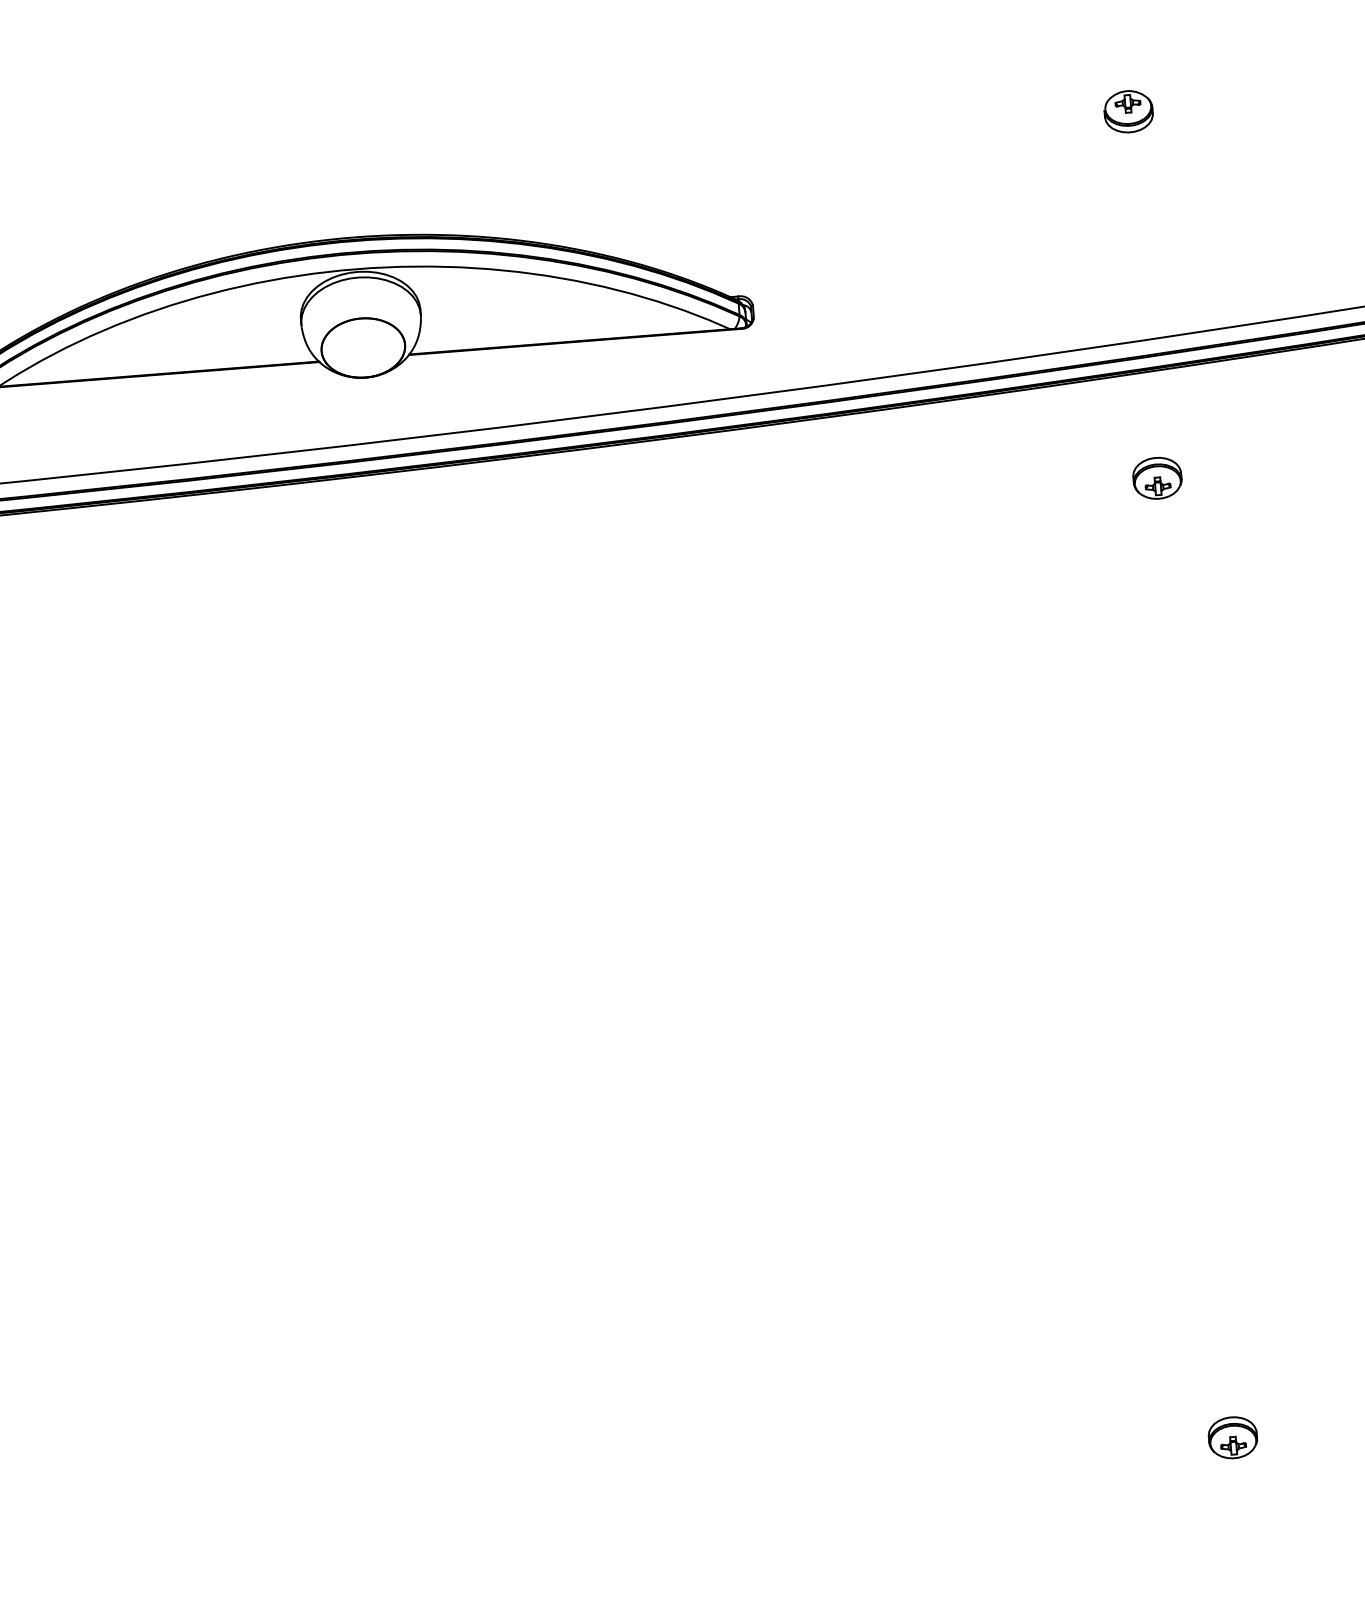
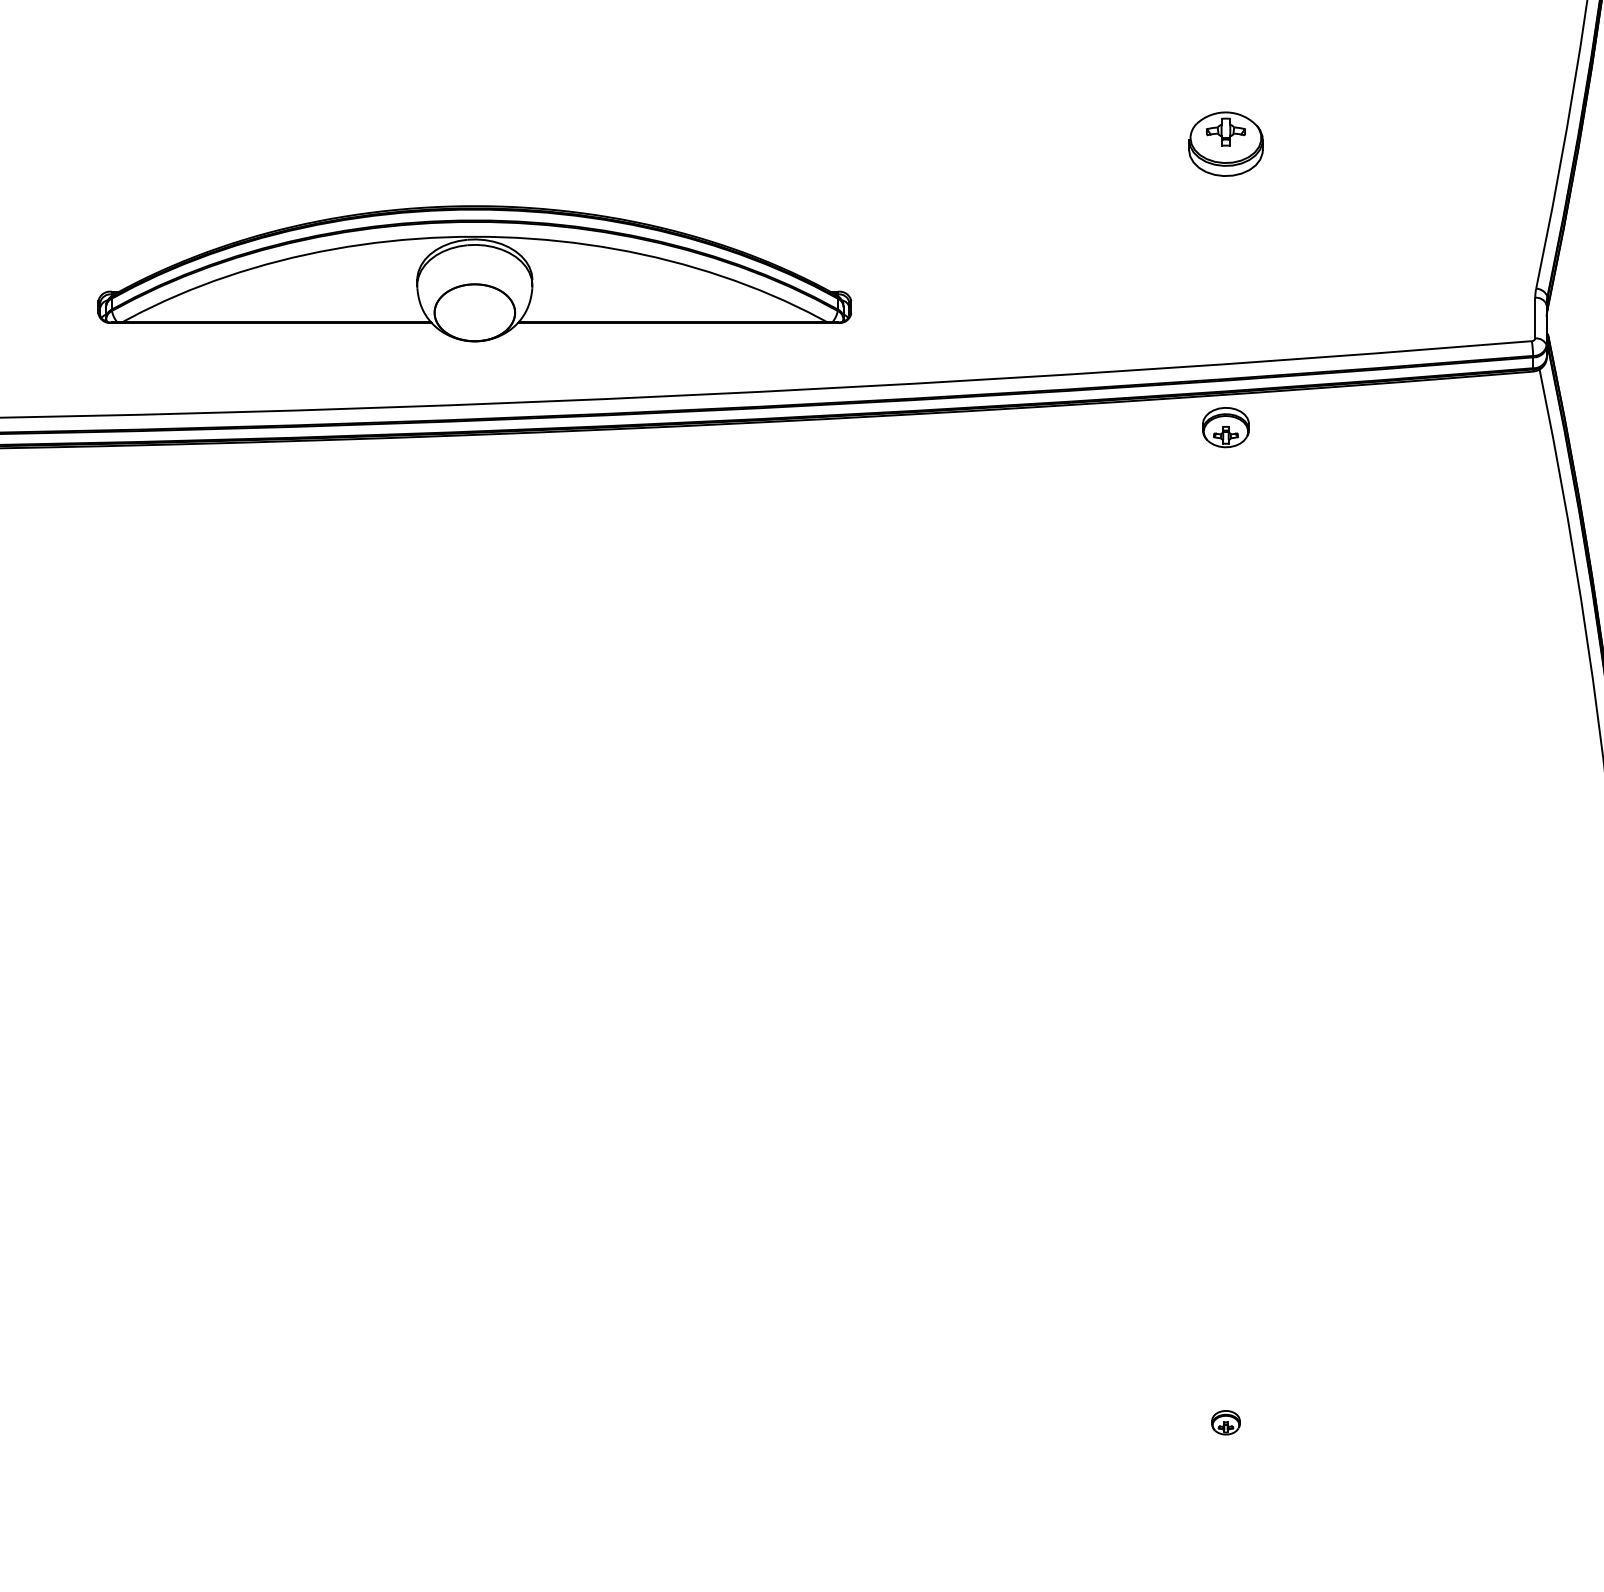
part: (1128, 111) -> (1225, 143), size x1.6
part: (1156, 478) -> (1225, 427), moved
part: (1232, 1437) -> (1225, 1422), size x0.6

